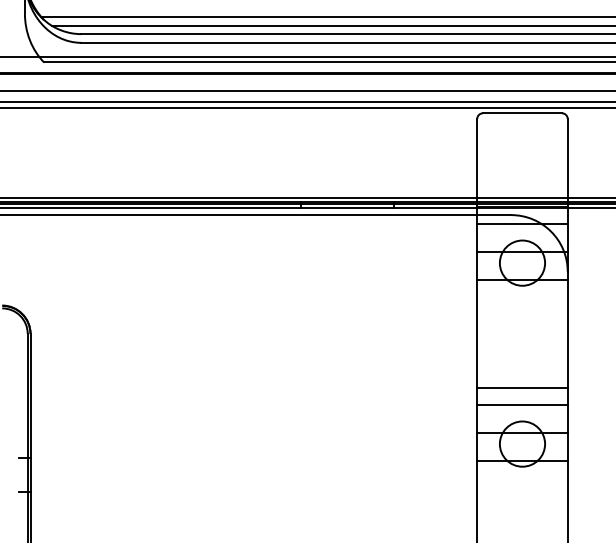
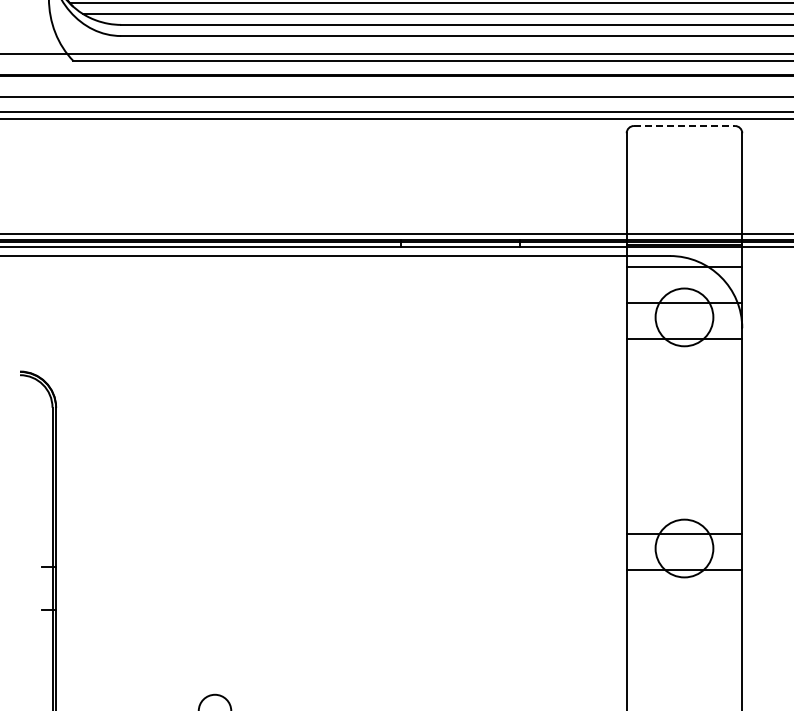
line: (522, 113) -> (684, 126), solid -> dashed
line: (522, 387) -> (684, 476), removed
line: (522, 404) -> (684, 497), removed

